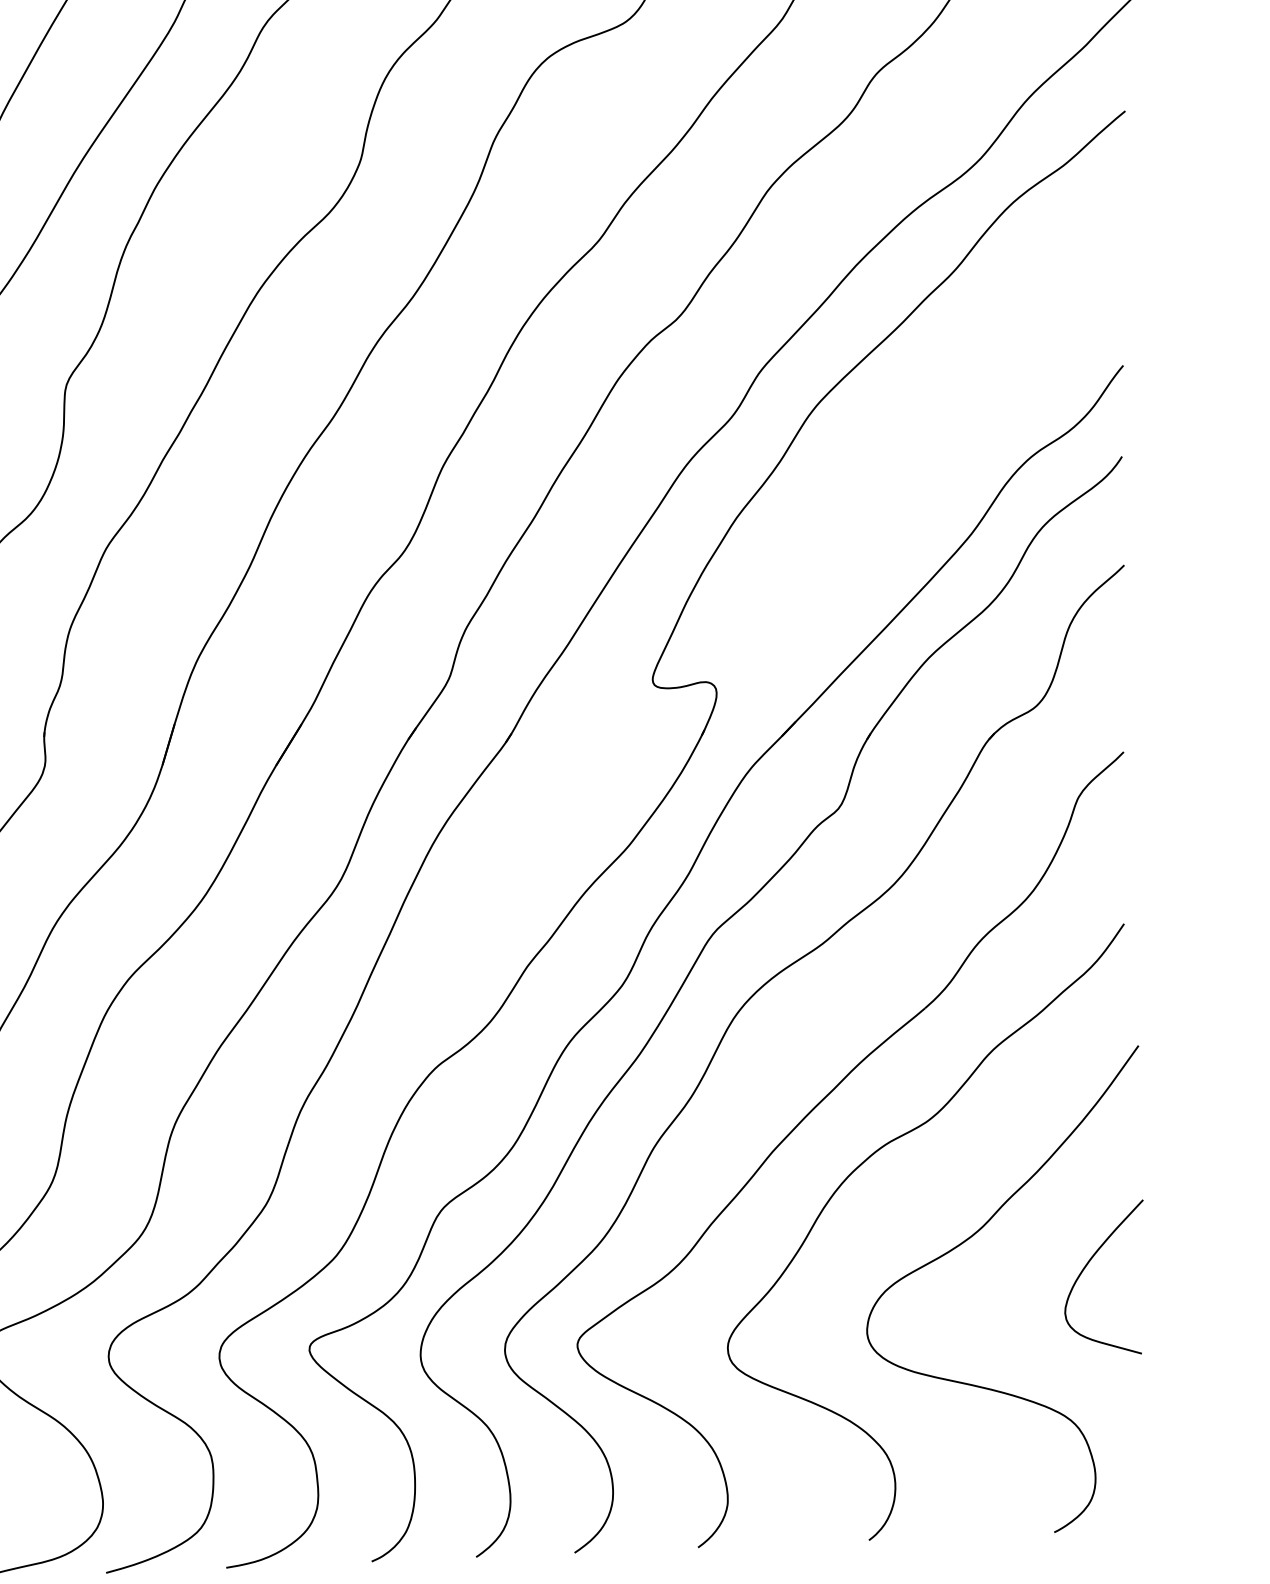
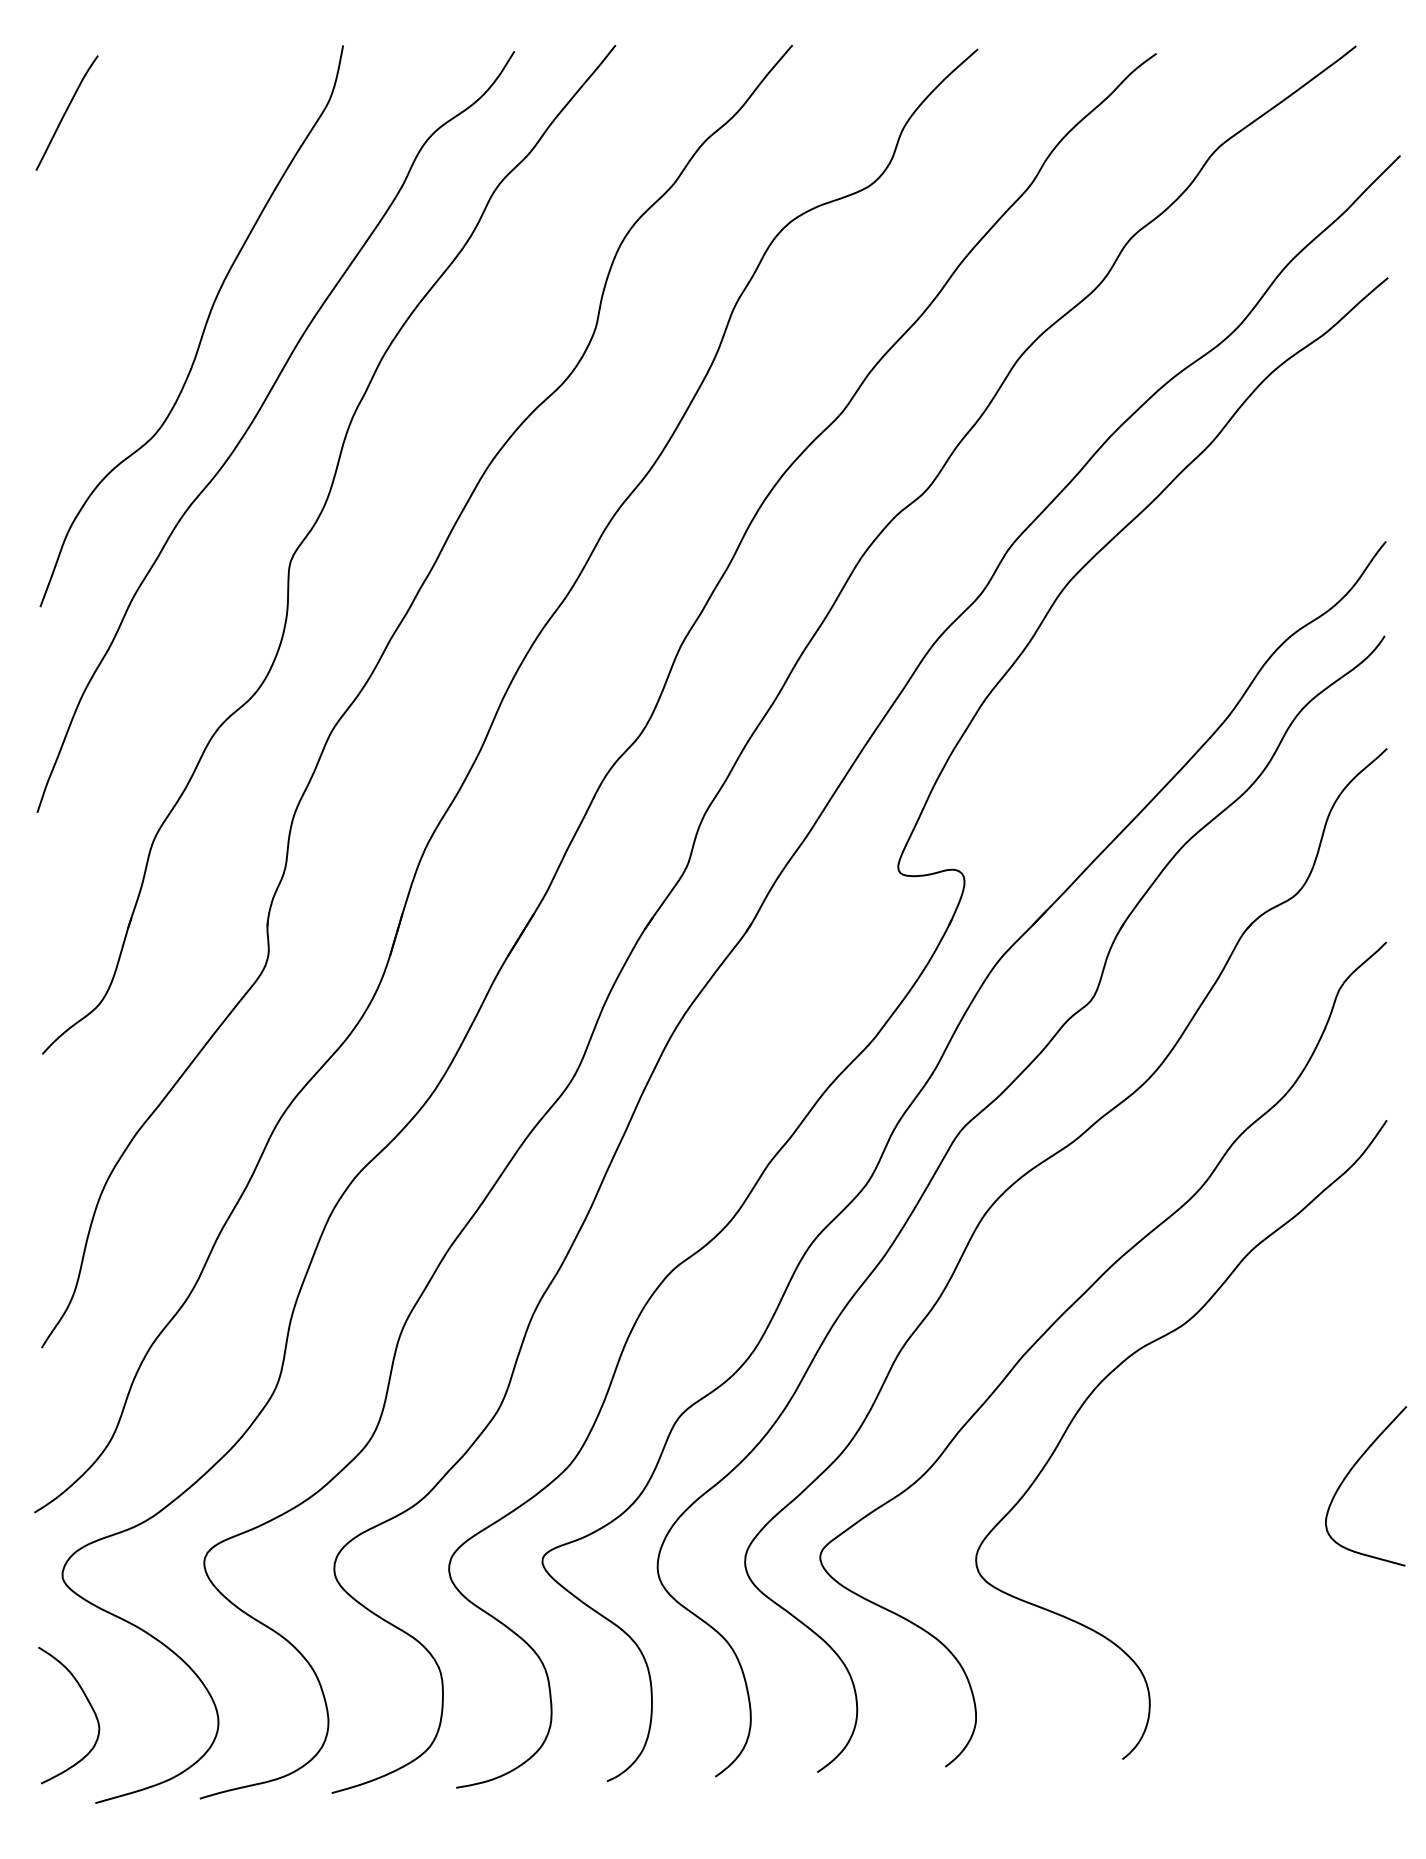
curve: (969, 1239) -> (1226, 1447), removed

